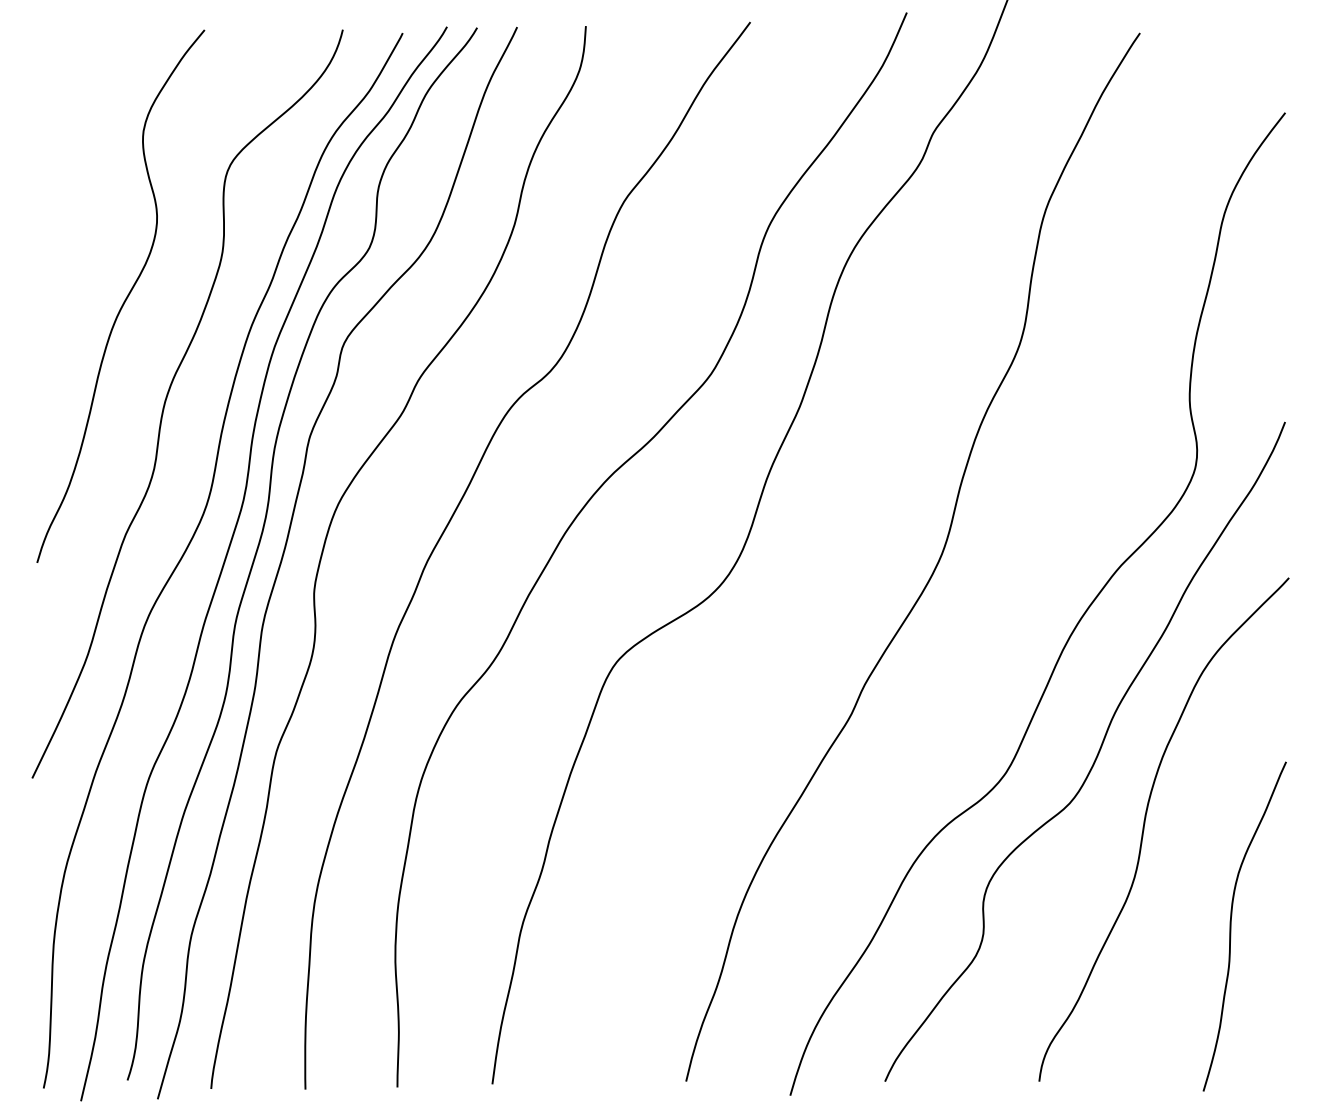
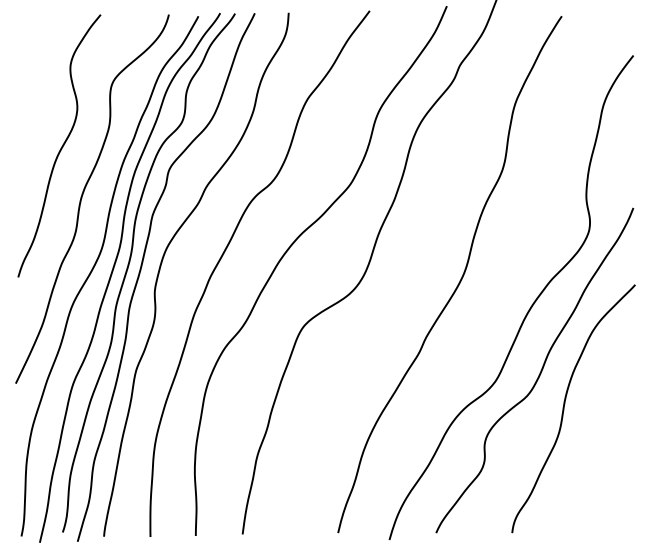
curve: (1232, 926) -> (607, 456), removed

